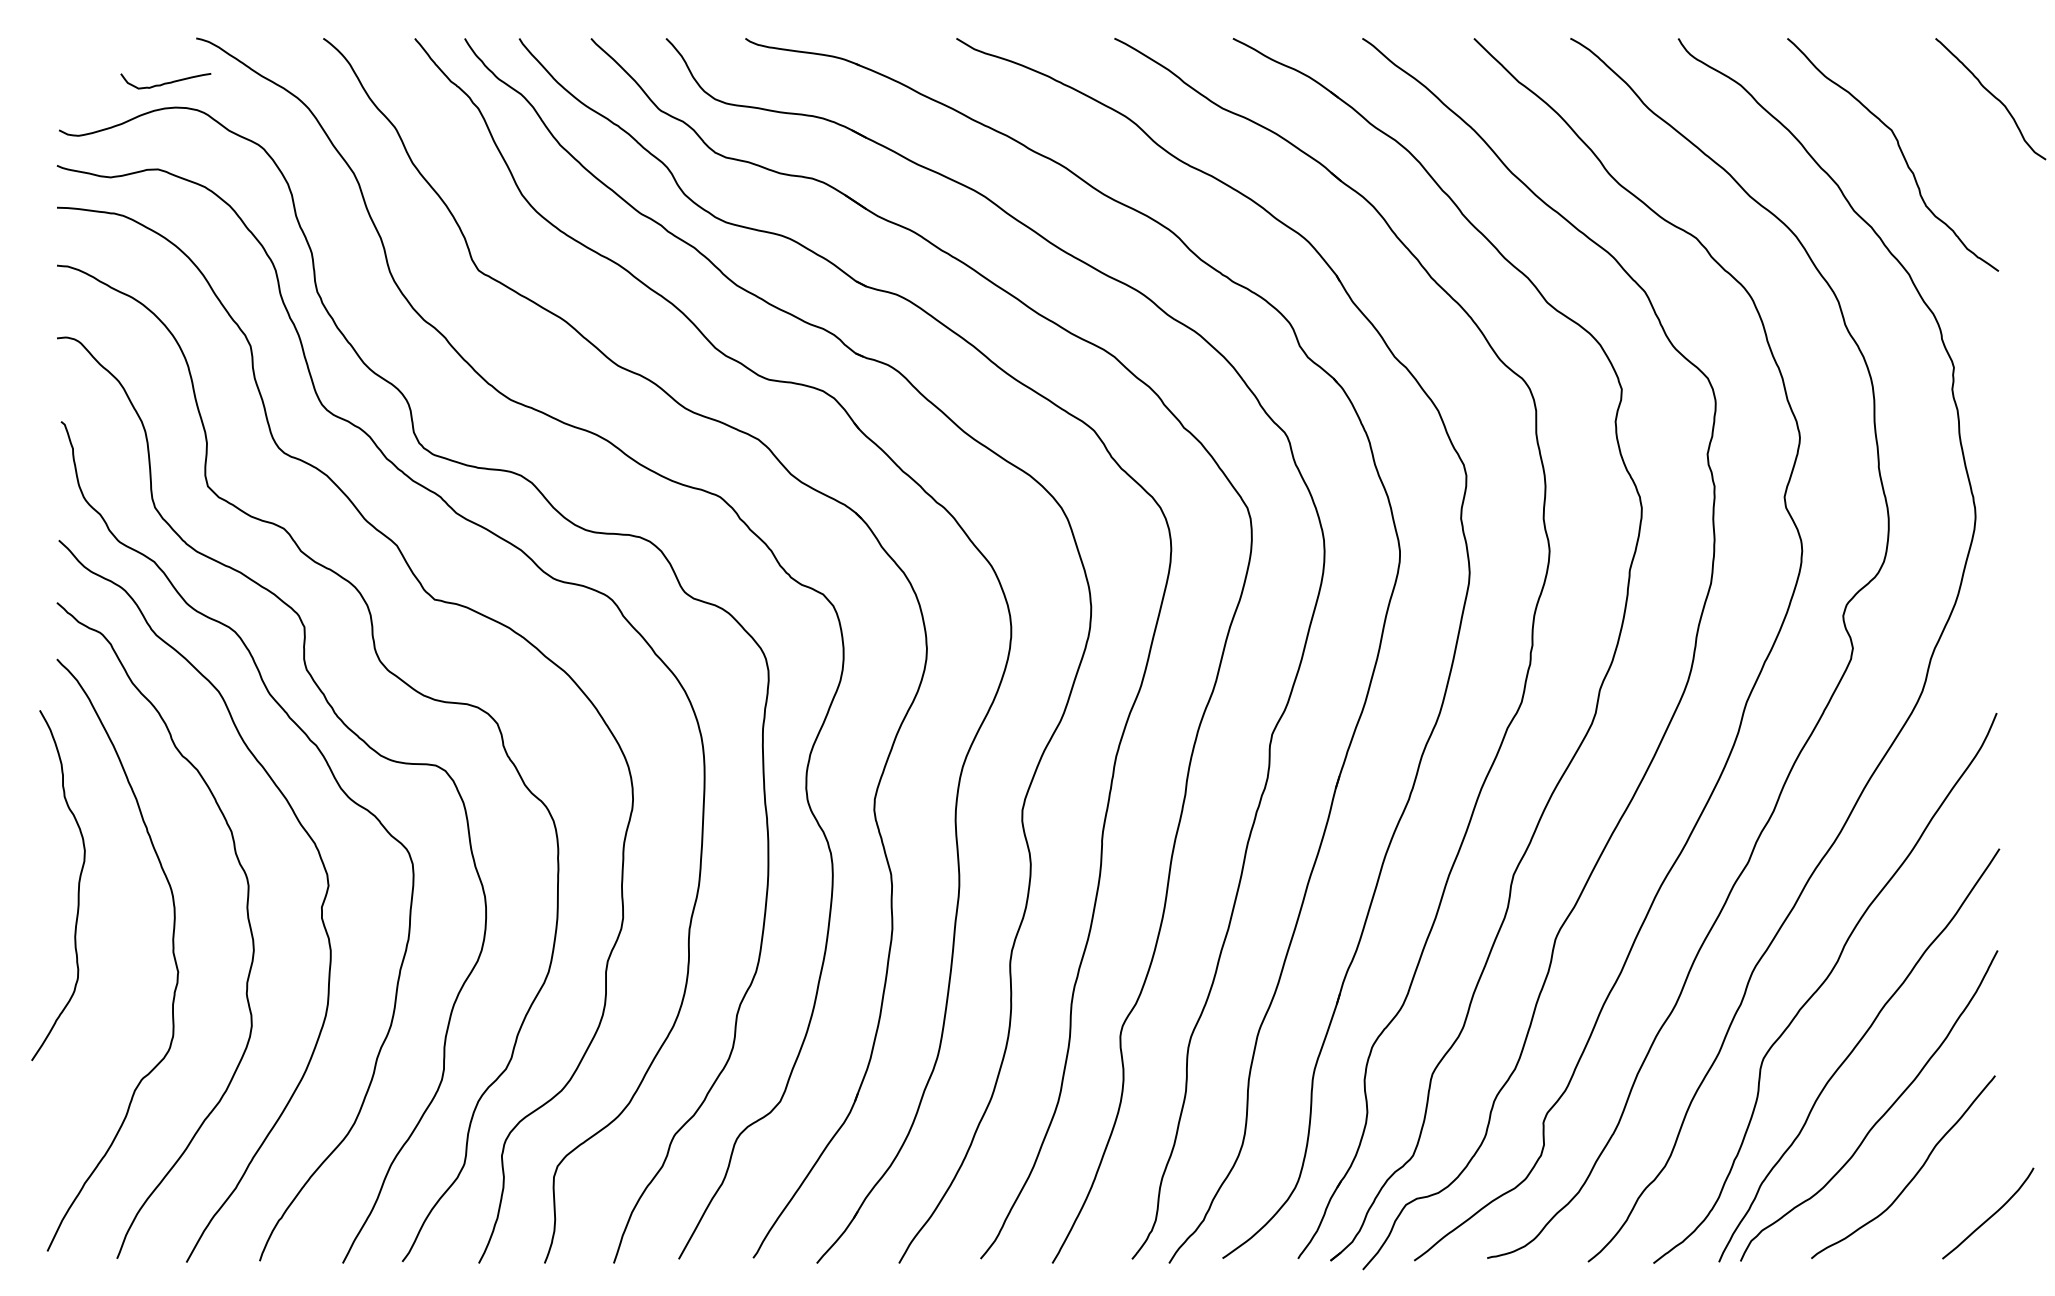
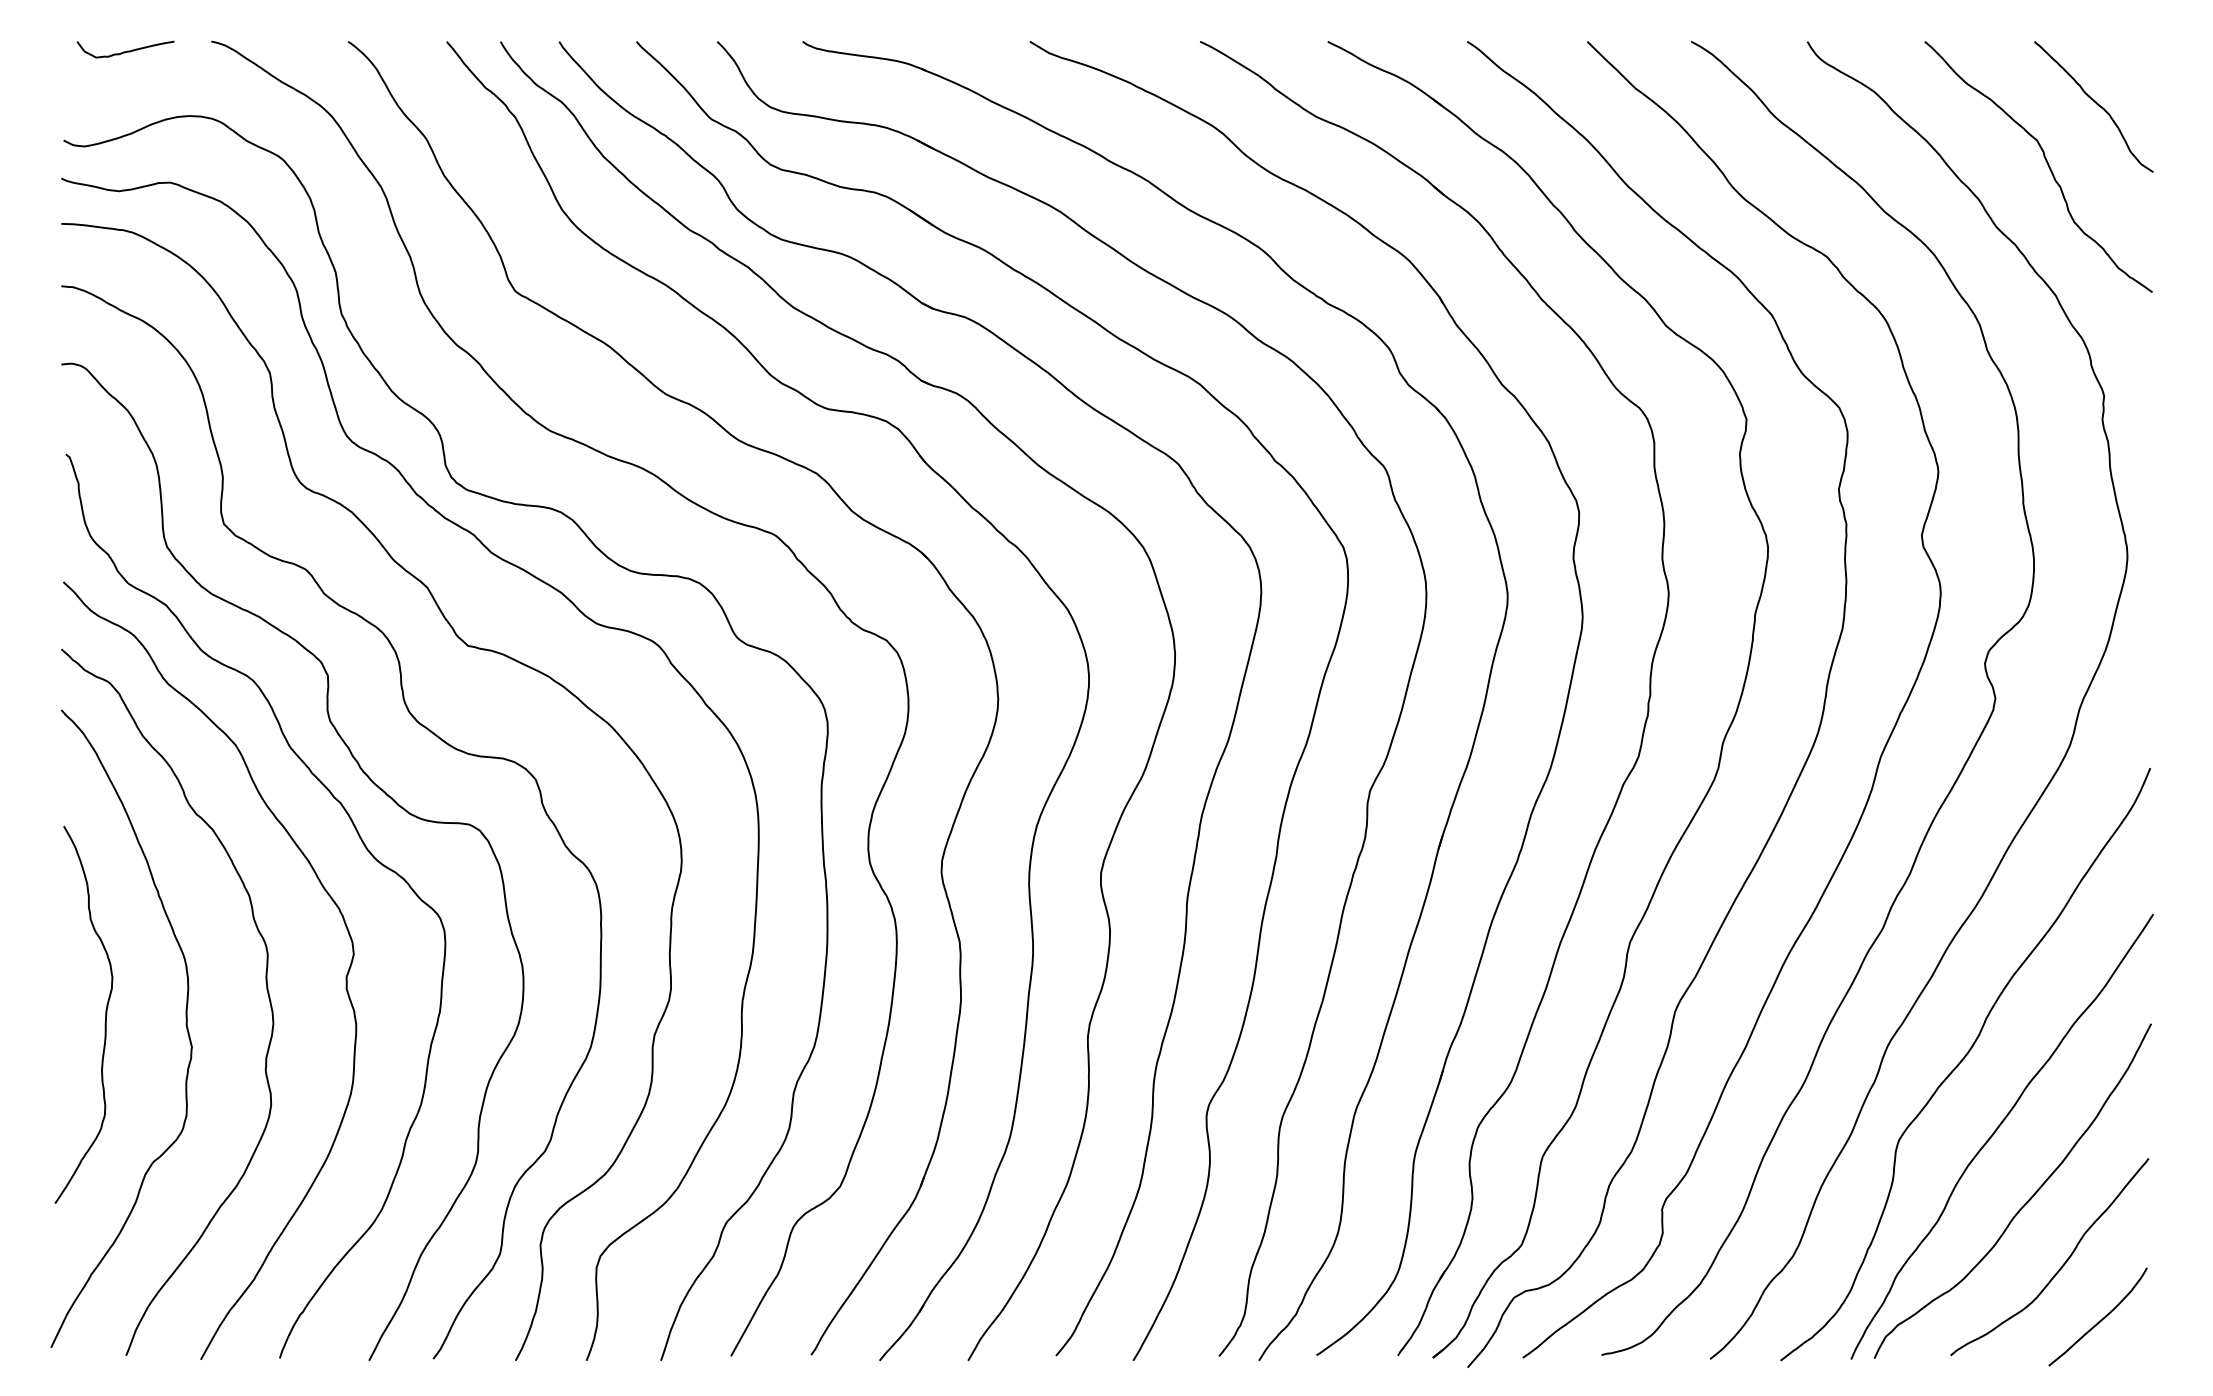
curve: (165, 82) -> (125, 51), moved
curve: (1992, 95) -> (2095, 103), moved
curve: (78, 885) -> (105, 1014), moved
curve: (1990, 1215) -> (2100, 1319), moved

